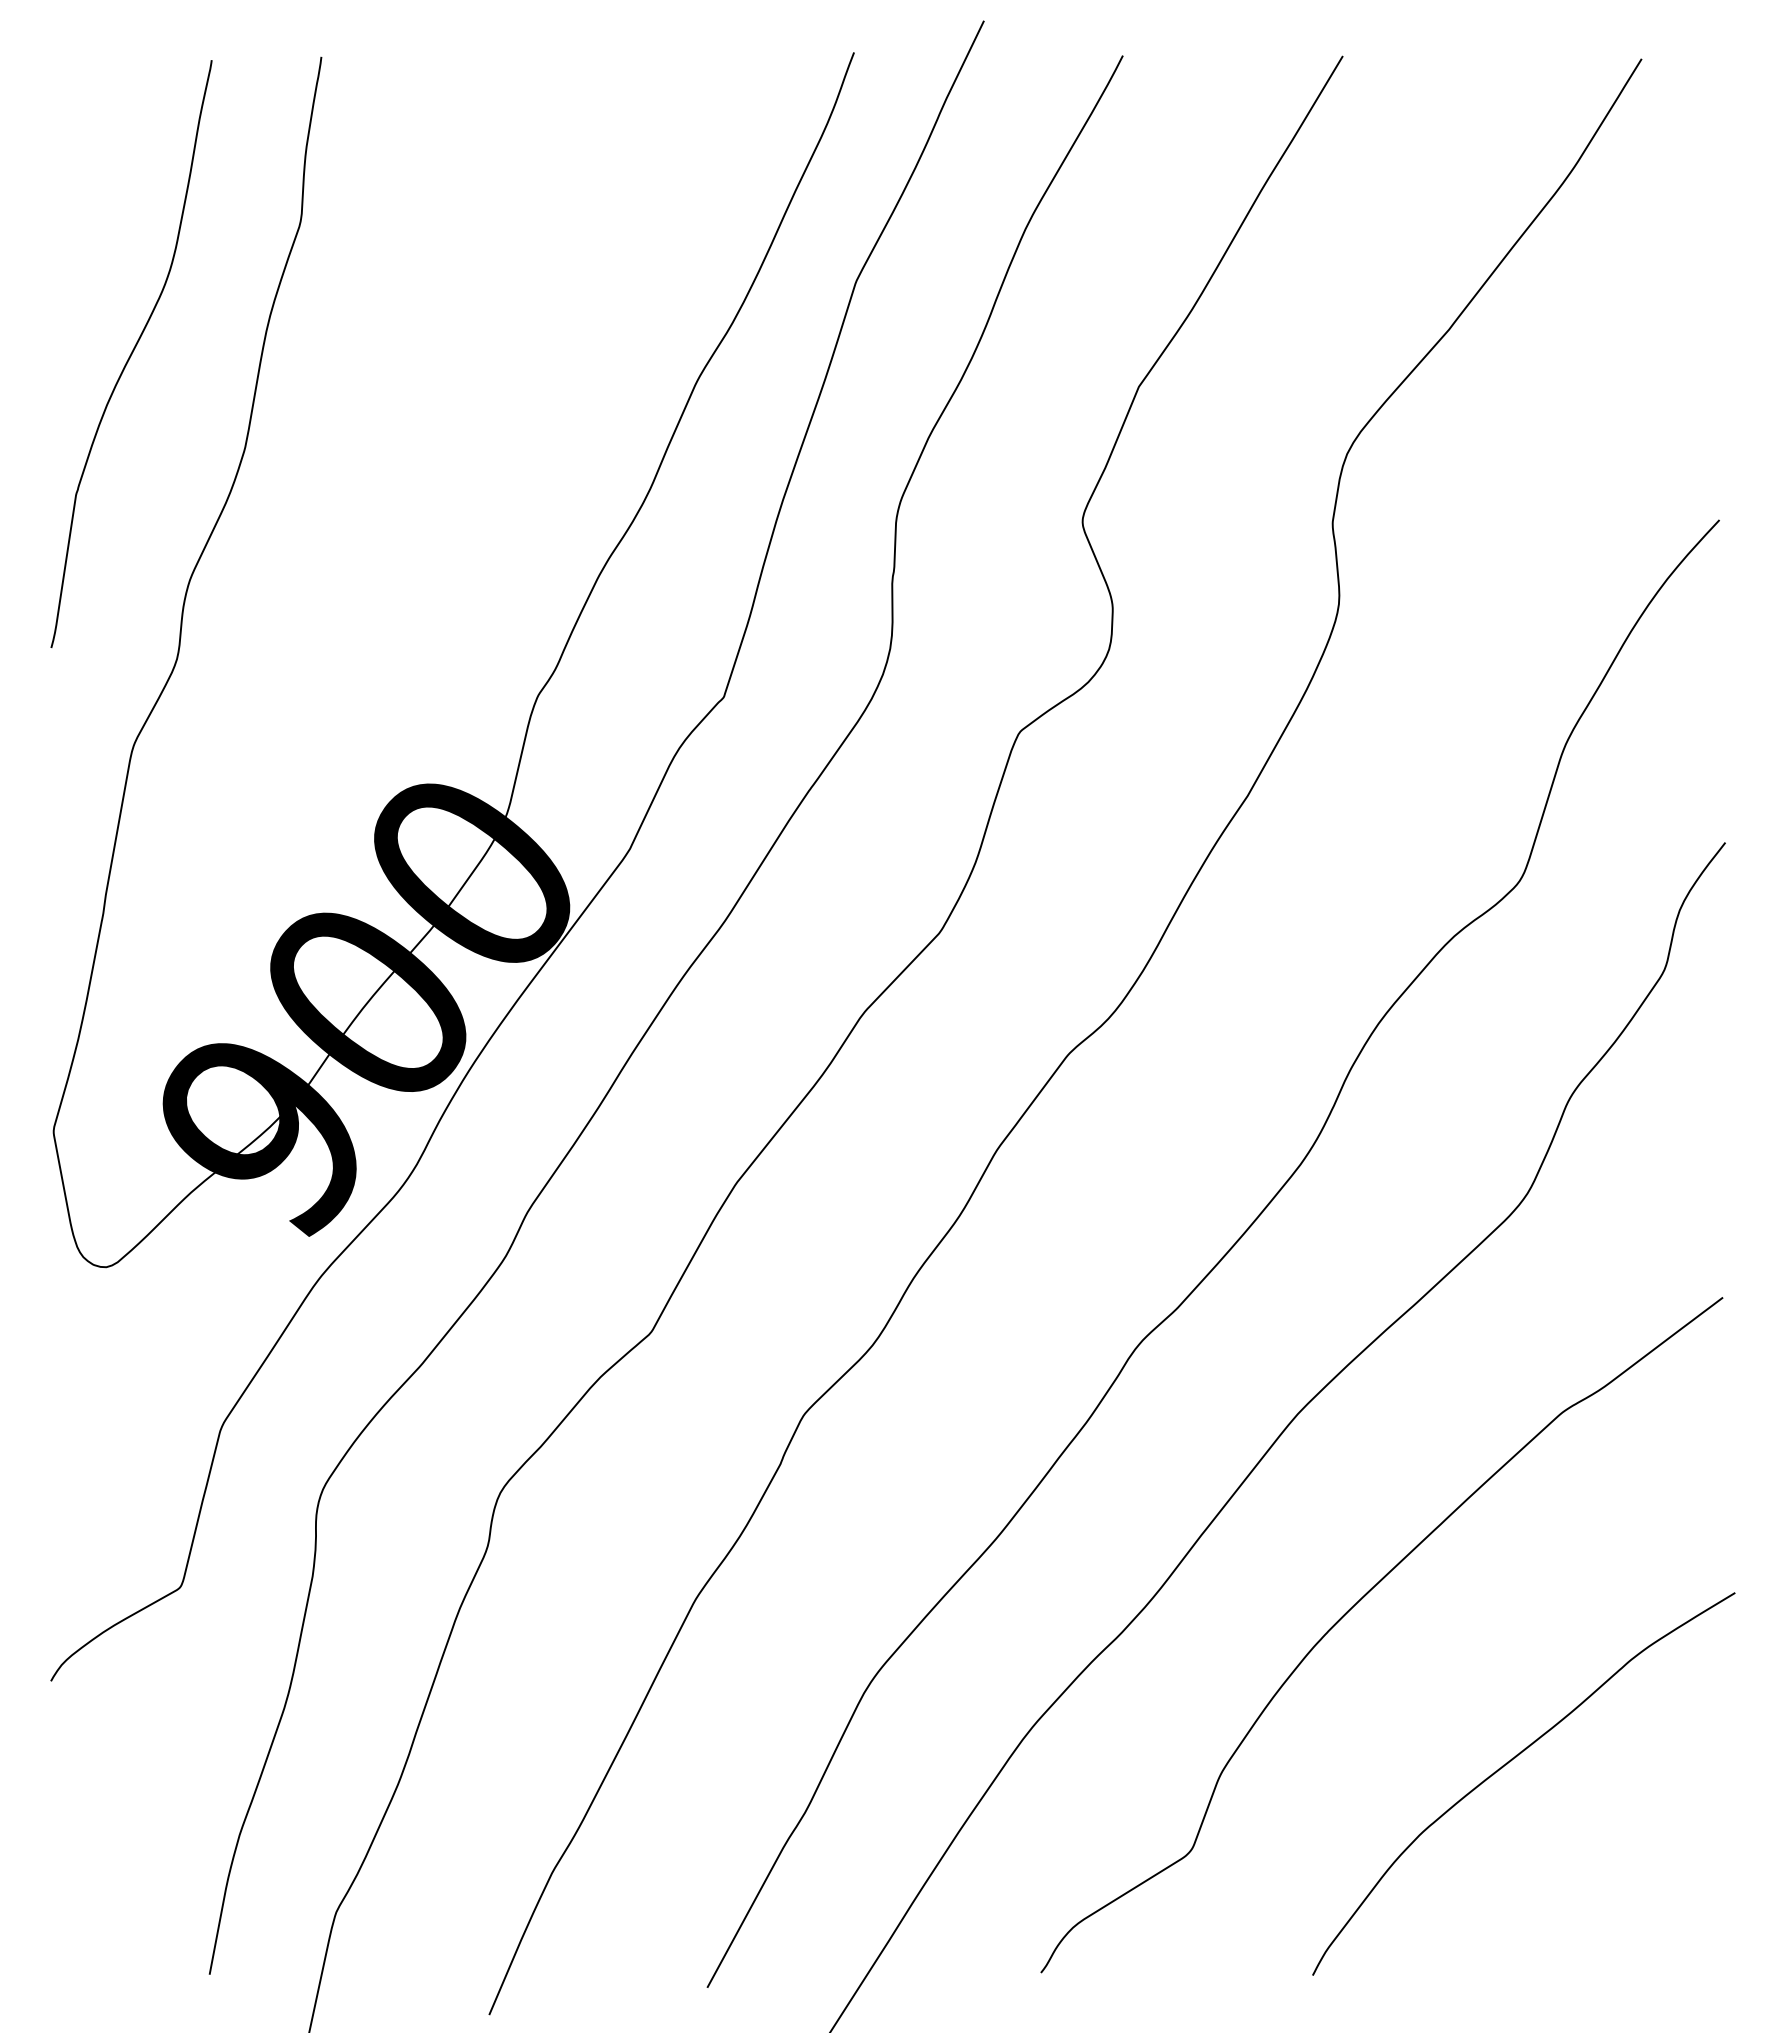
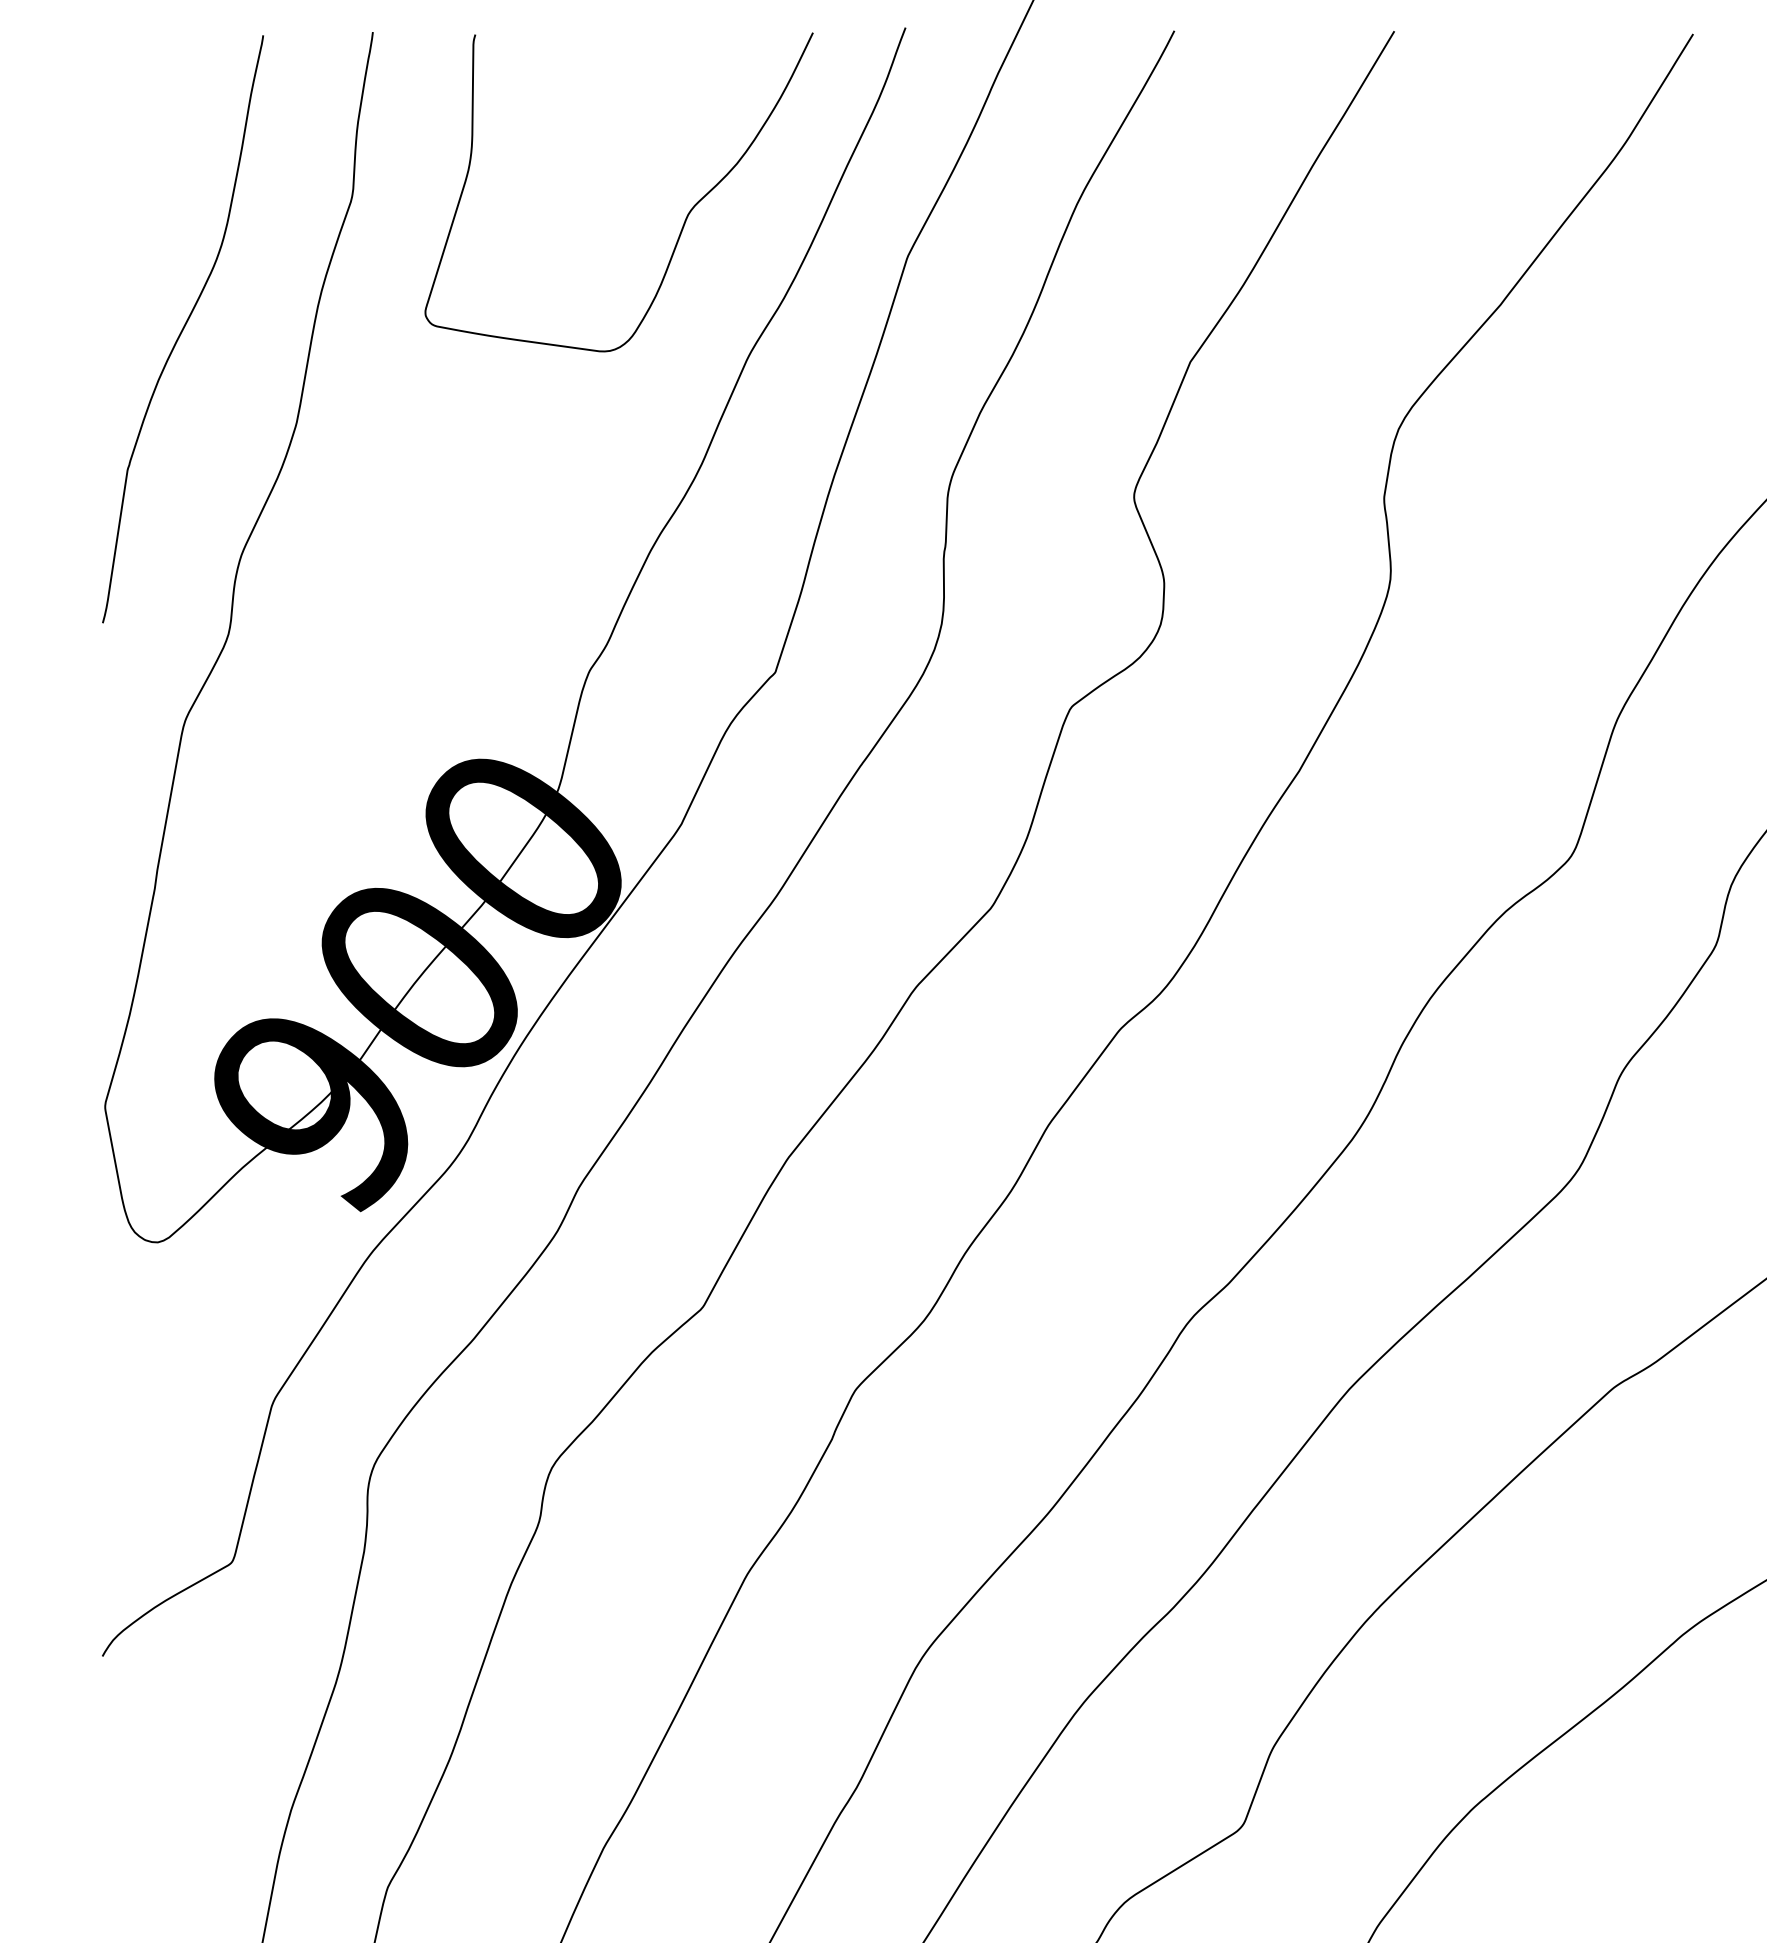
curve: (634, 241) -> (686, 216), added

